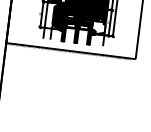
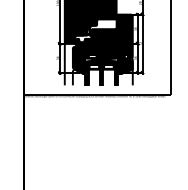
fill: (98, 27) -> (125, 65), added

